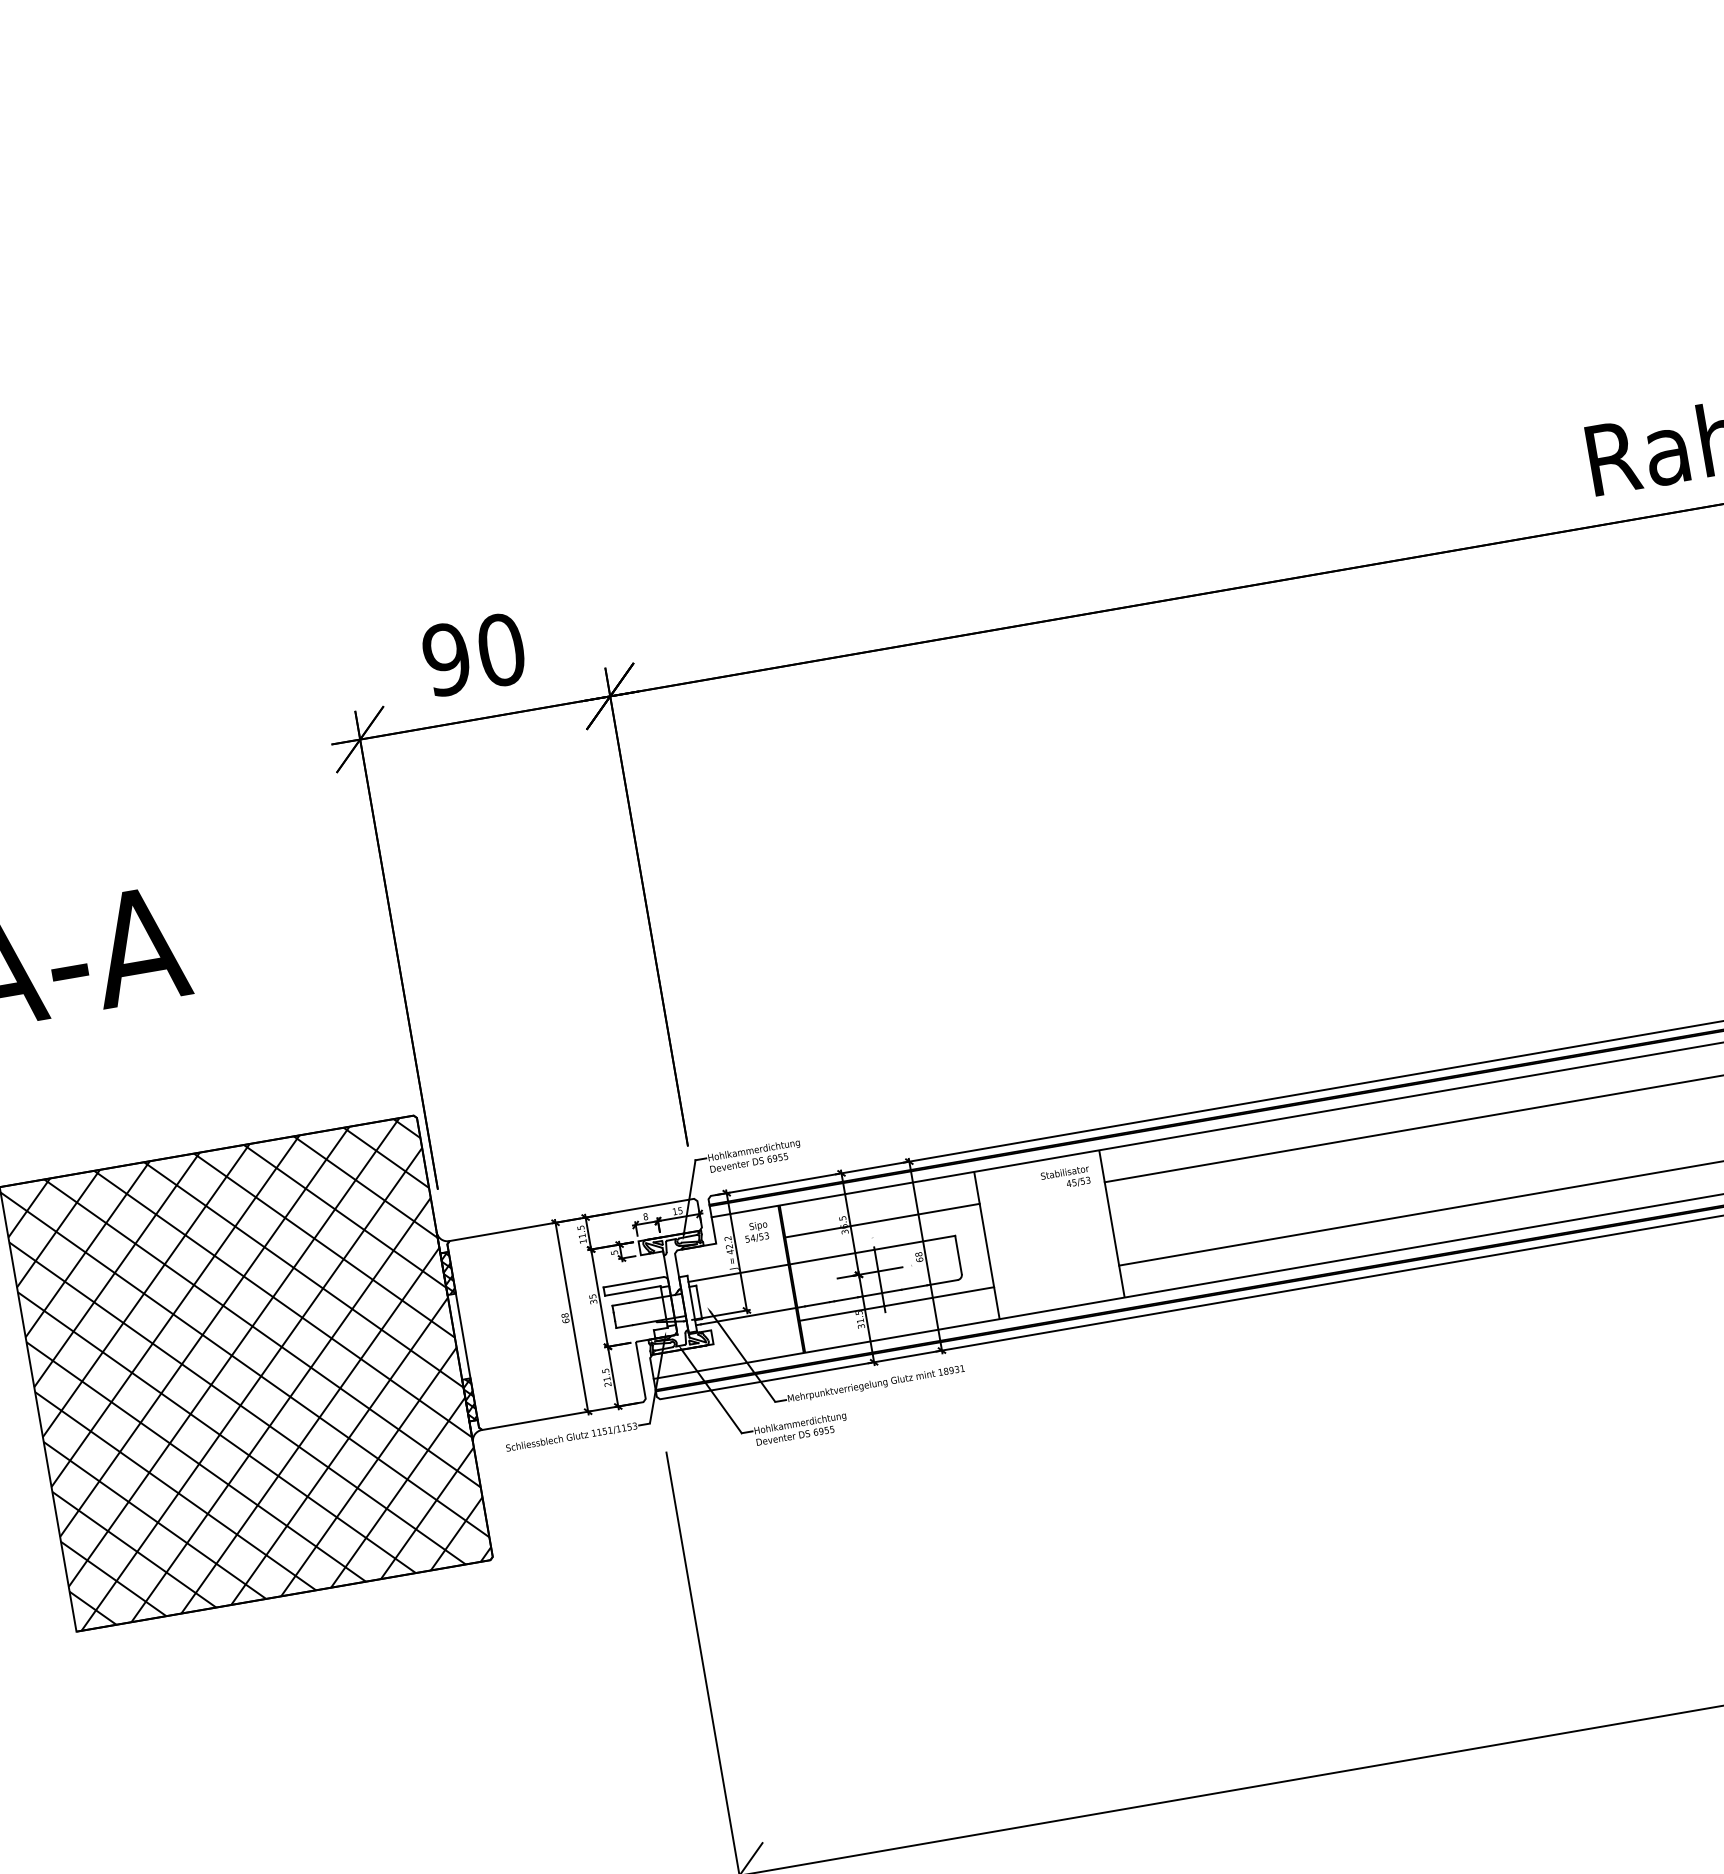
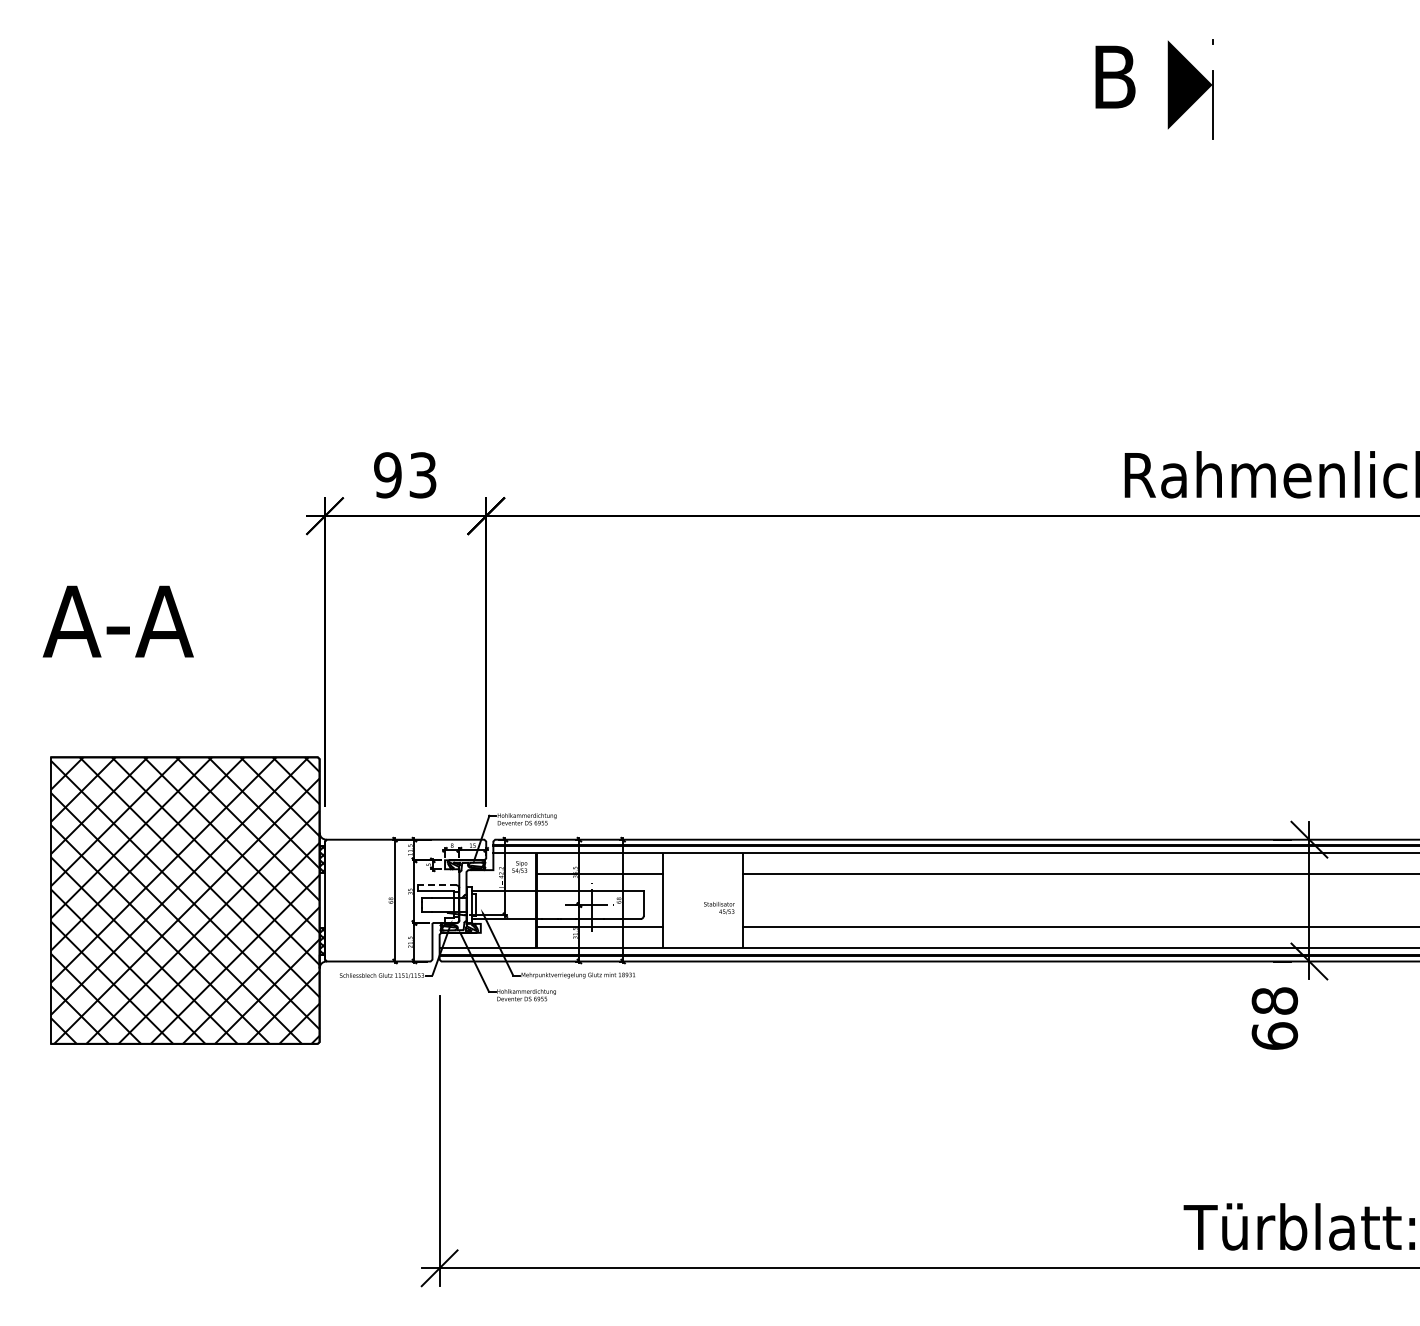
text: (502, 650) -> (423, 475), 90 -> 93
text: (1066, 1178) -> (719, 908), moved
line: (632, 1282) -> (436, 885), solid -> dashed

